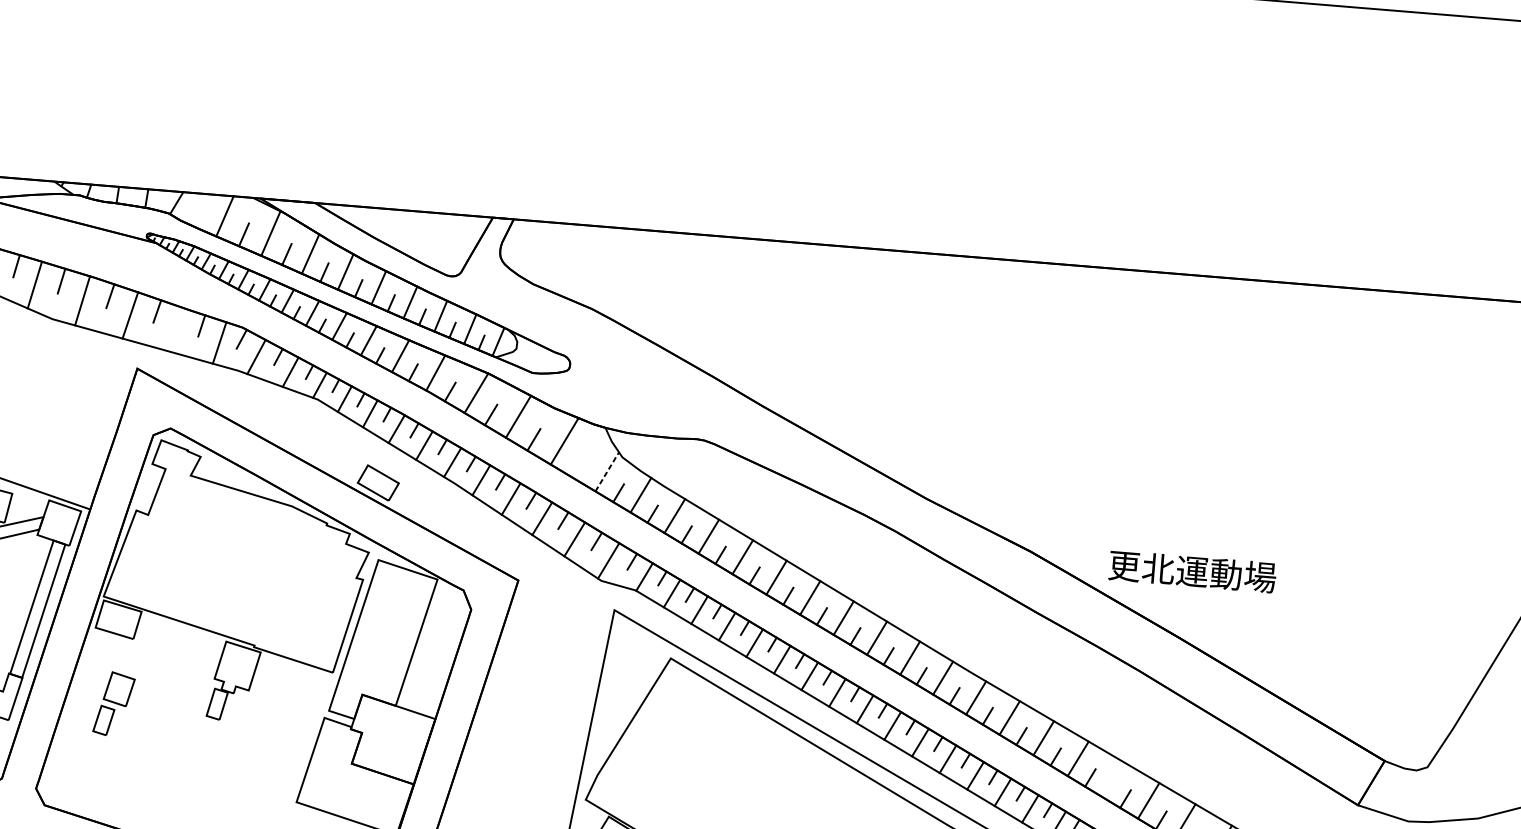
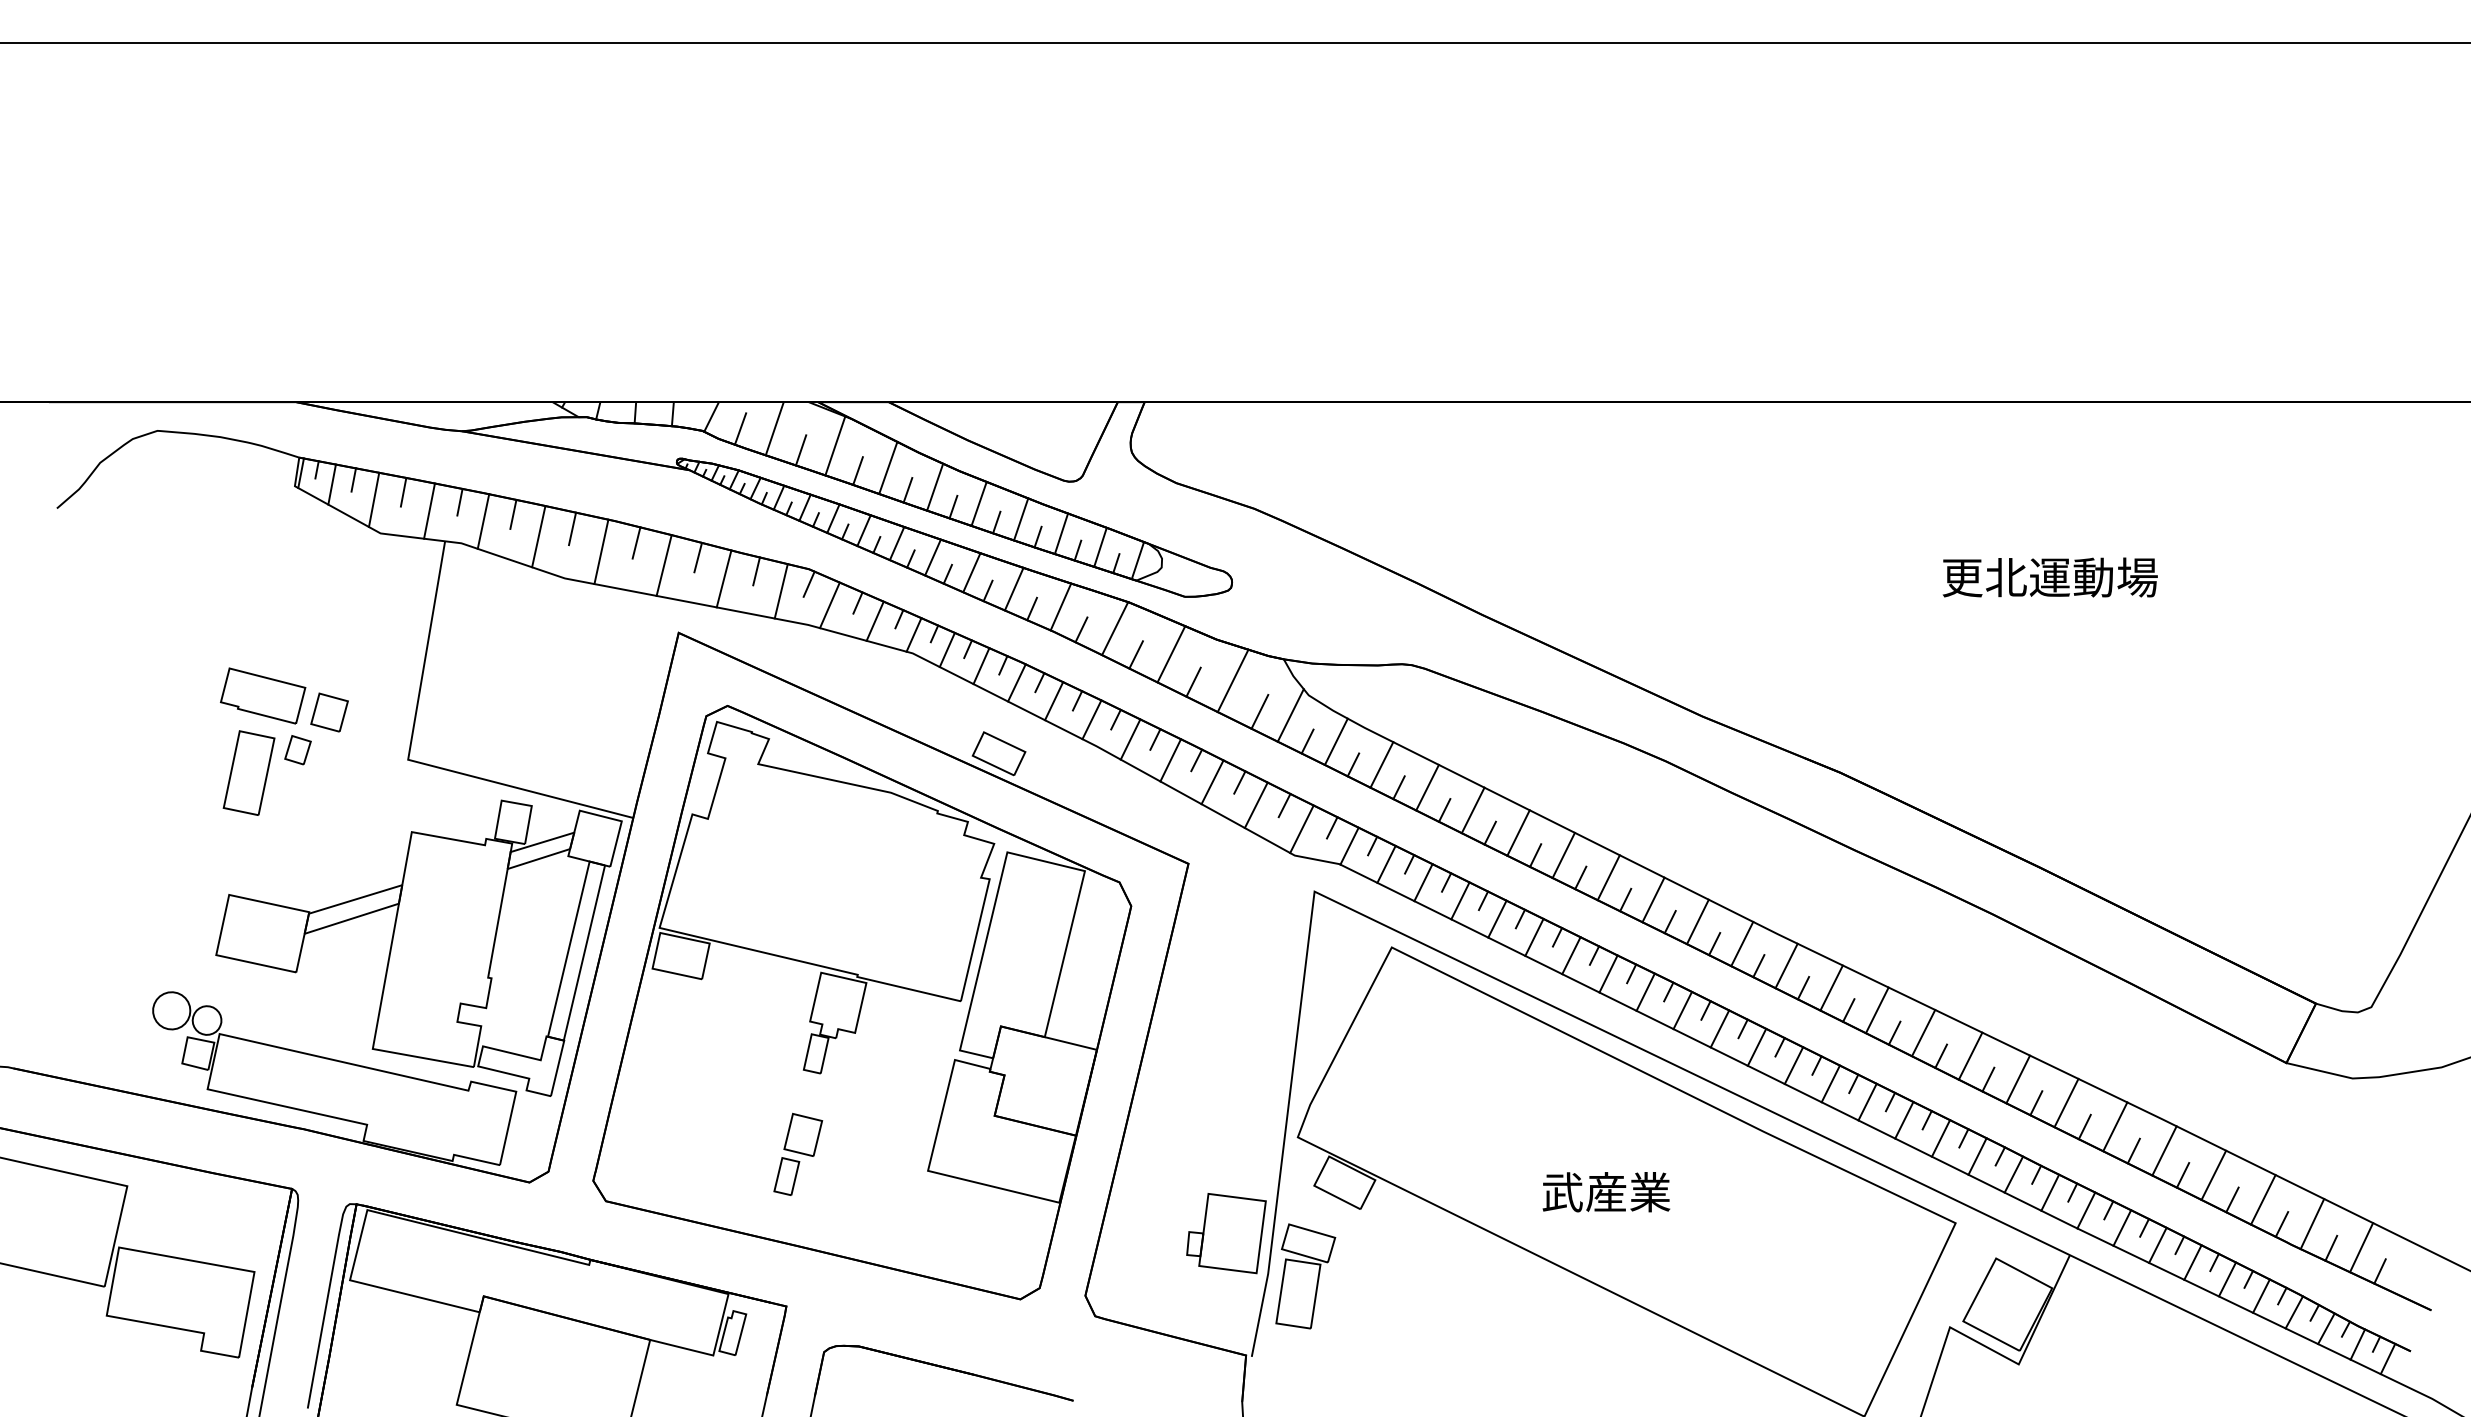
line: (198, 213) -> (740, 428), added
line: (175, 329) -> (723, 578), added
line: (583, 466) -> (1259, 711), added
line: (607, 471) -> (1291, 714), dashed -> solid
text: (1192, 571) -> (2049, 577), moved
part: (114, 703) -> (798, 1153), moved
line: (1113, 779) -> (1970, 1055), added

